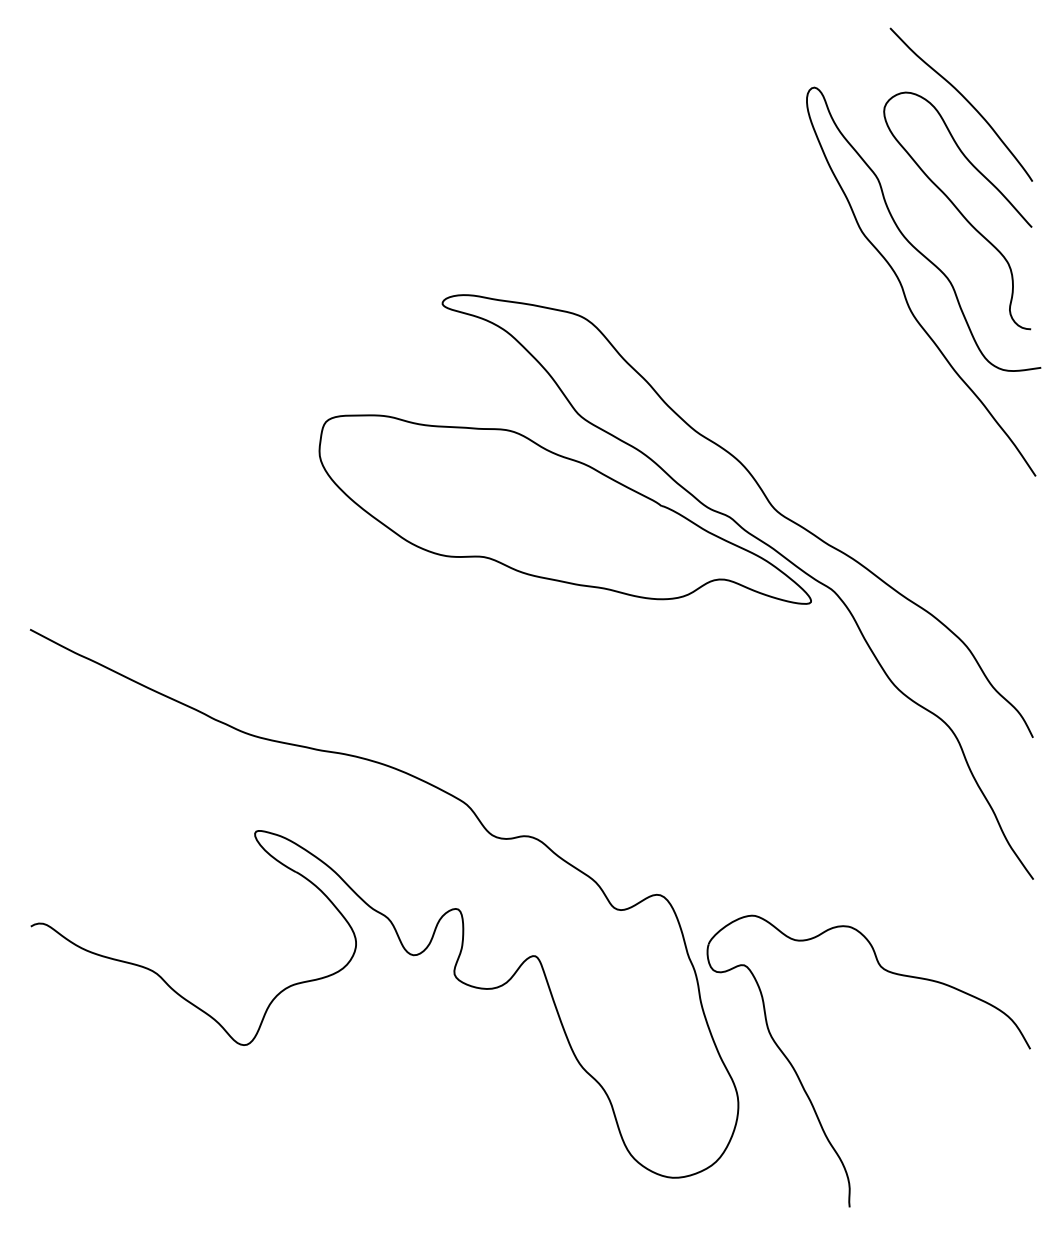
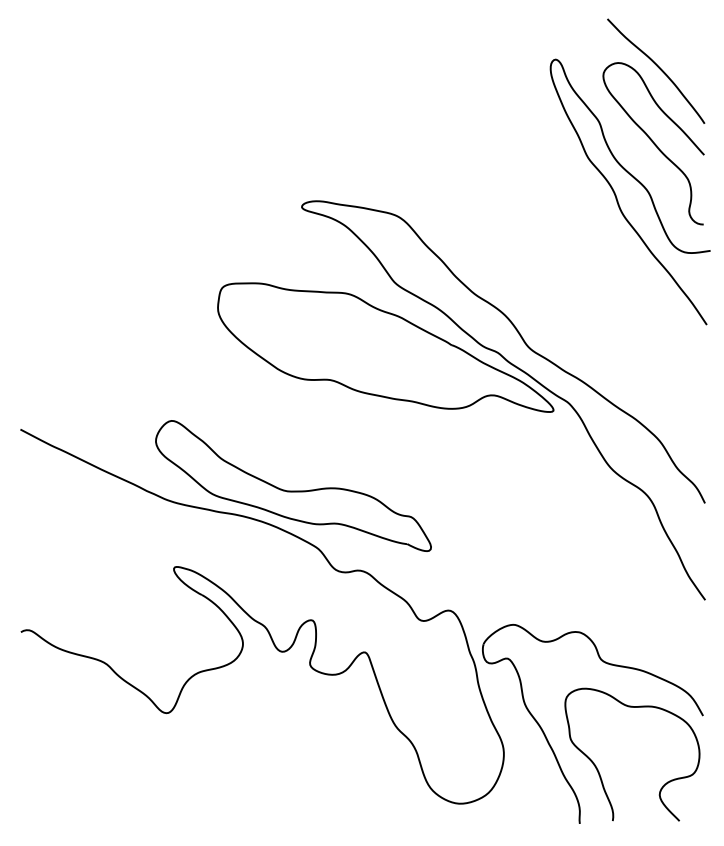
part: (430, 711) -> (293, 485), added
curve: (878, 1130) -> (599, 771), added

